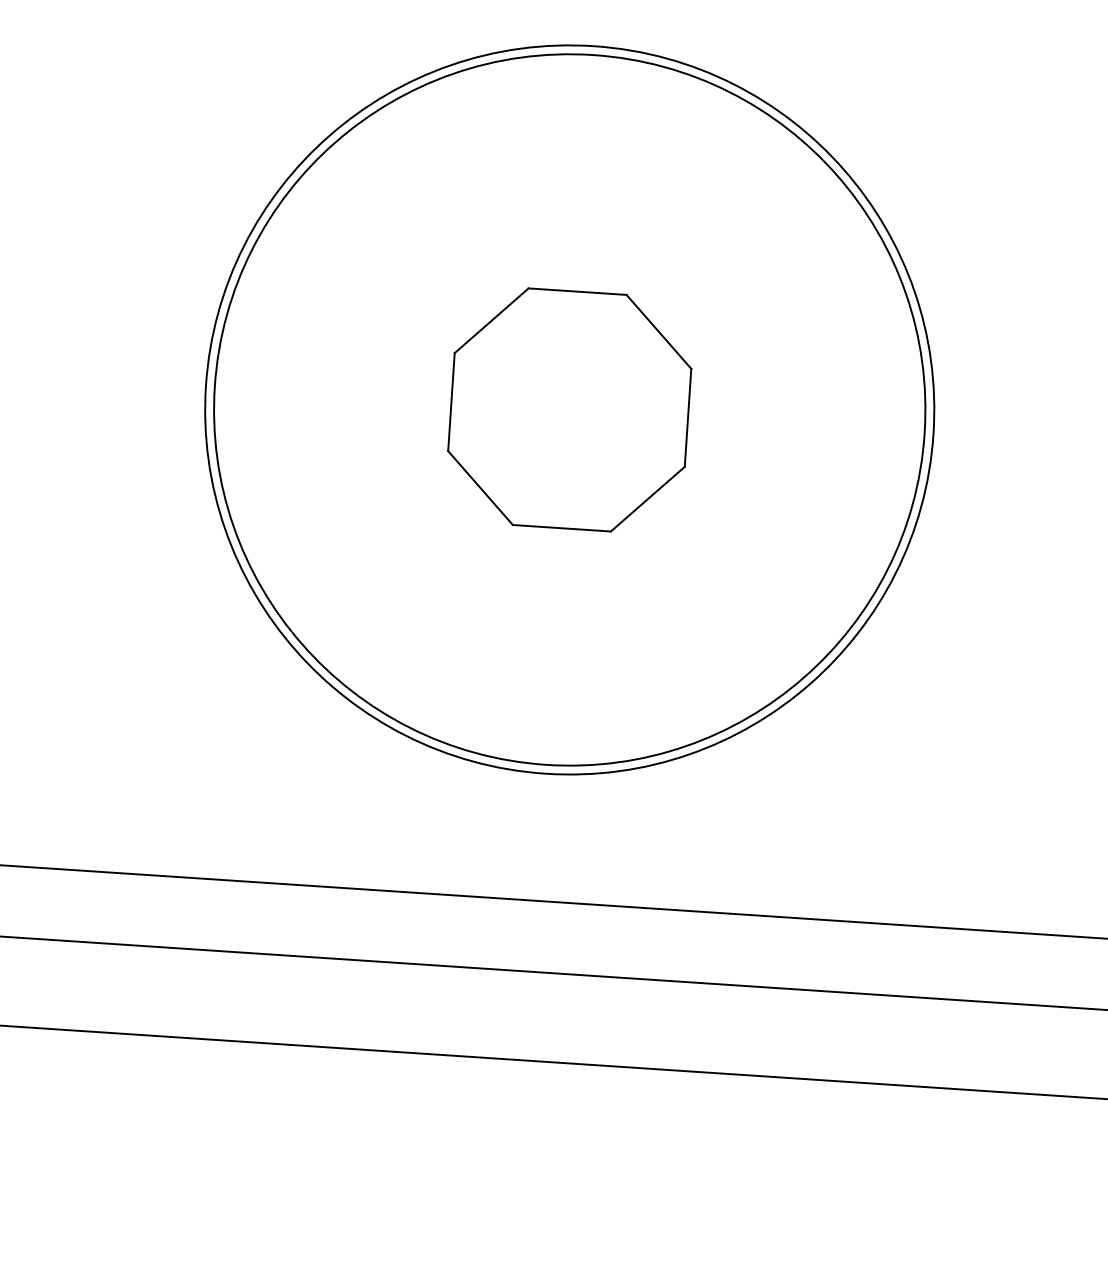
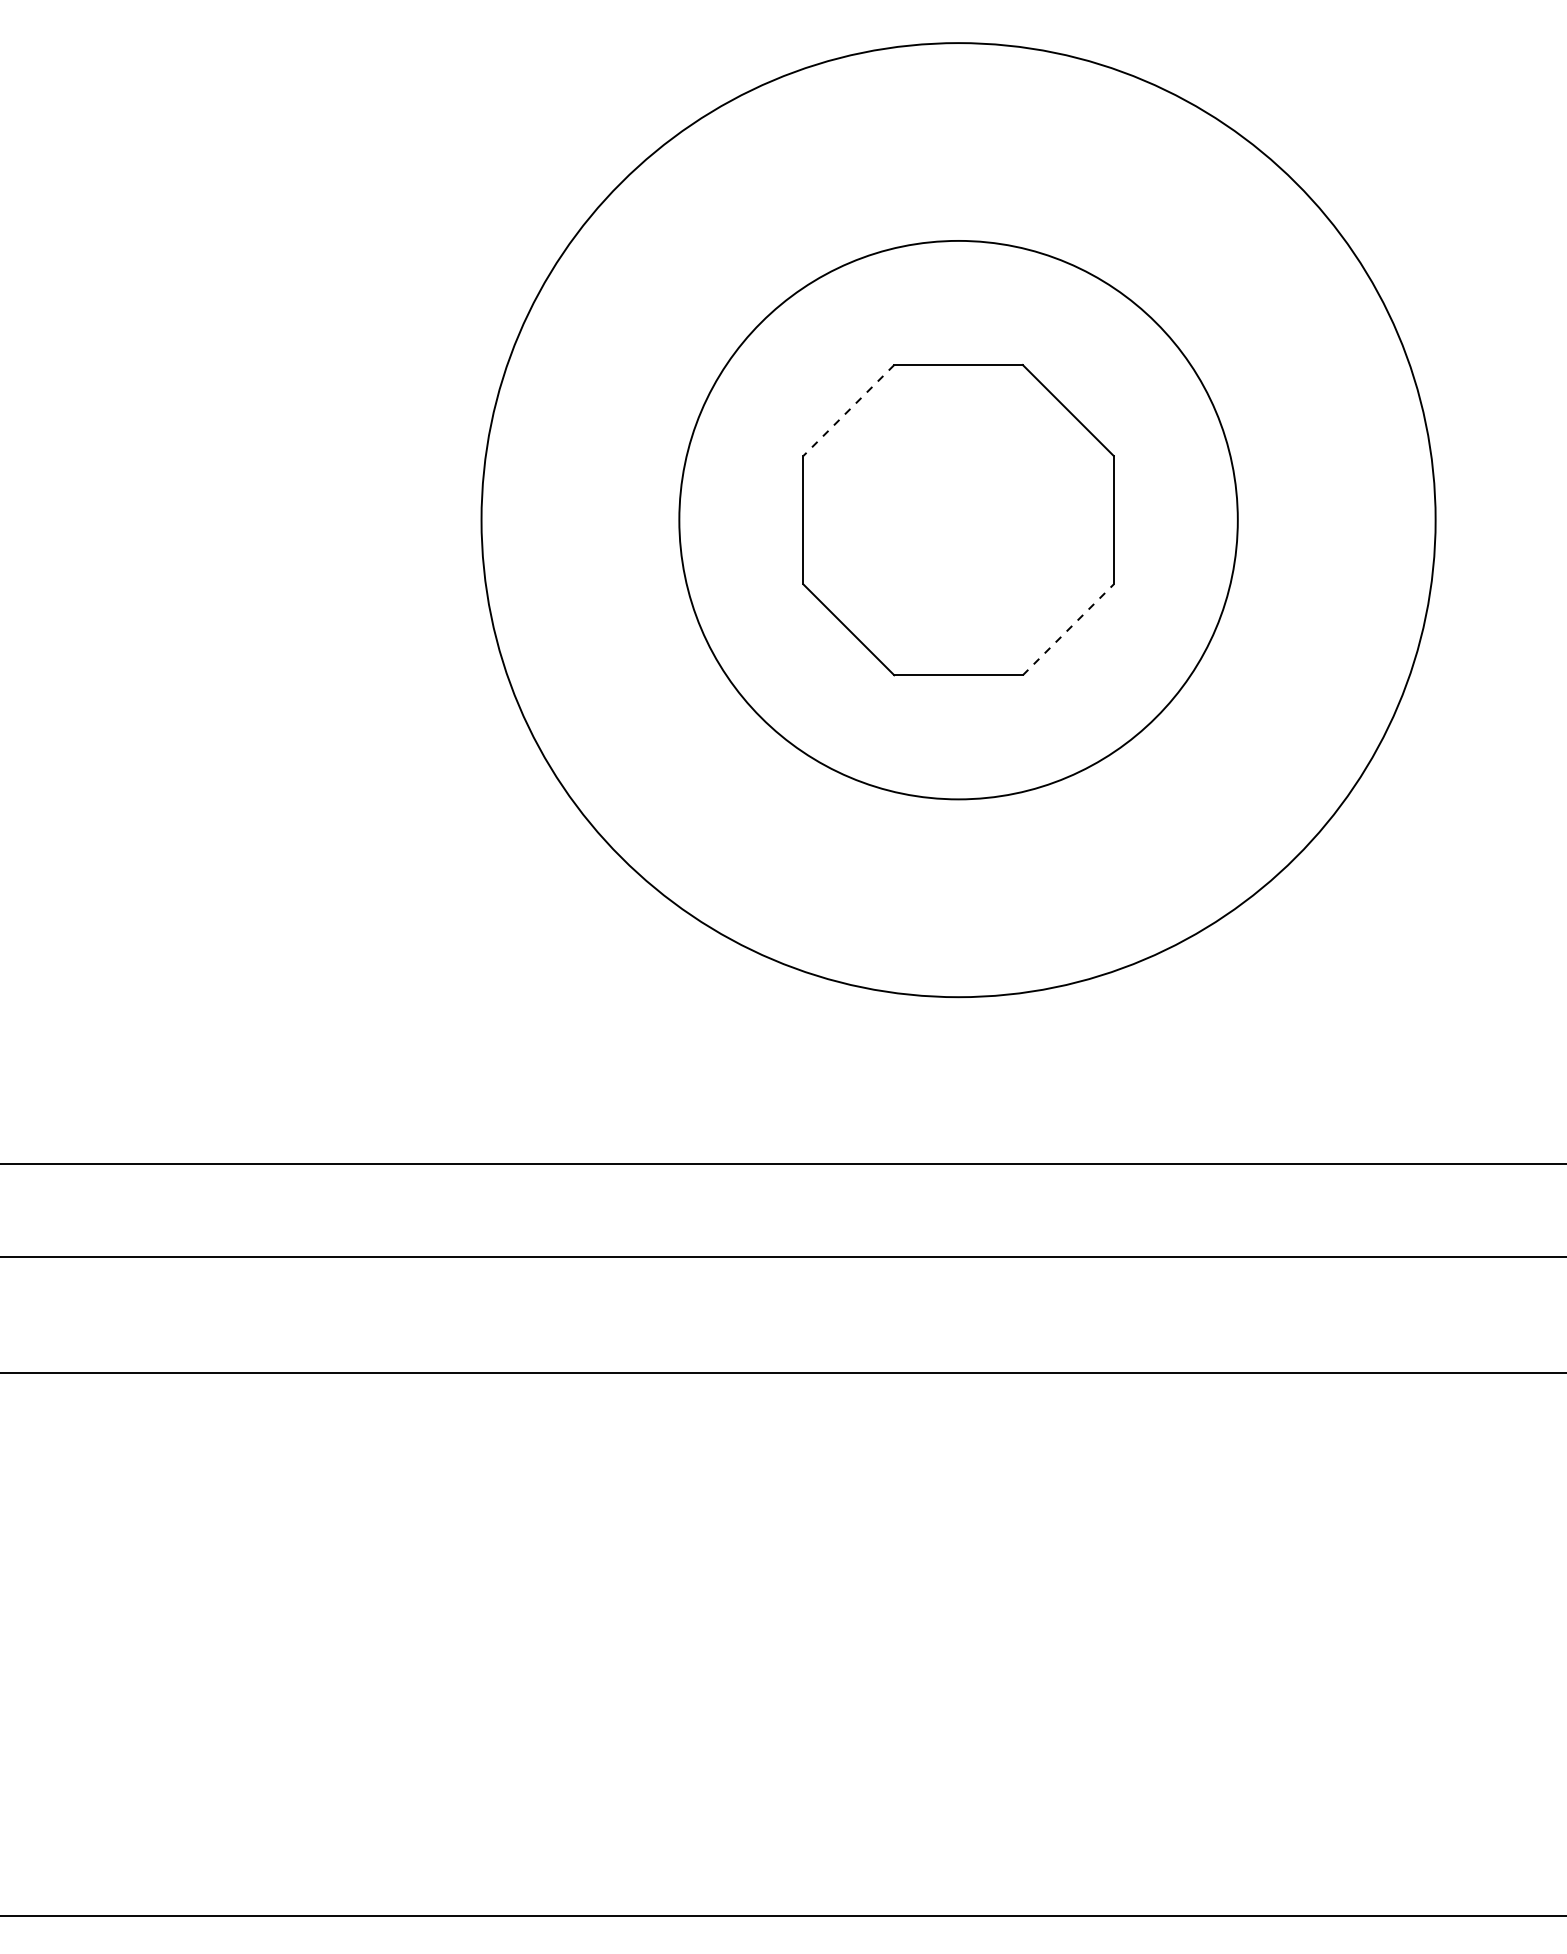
line: (491, 320) -> (848, 410), solid -> dashed
circle: (569, 409) -> (958, 519), size x0.6
line: (648, 498) -> (1068, 629), solid -> dashed

